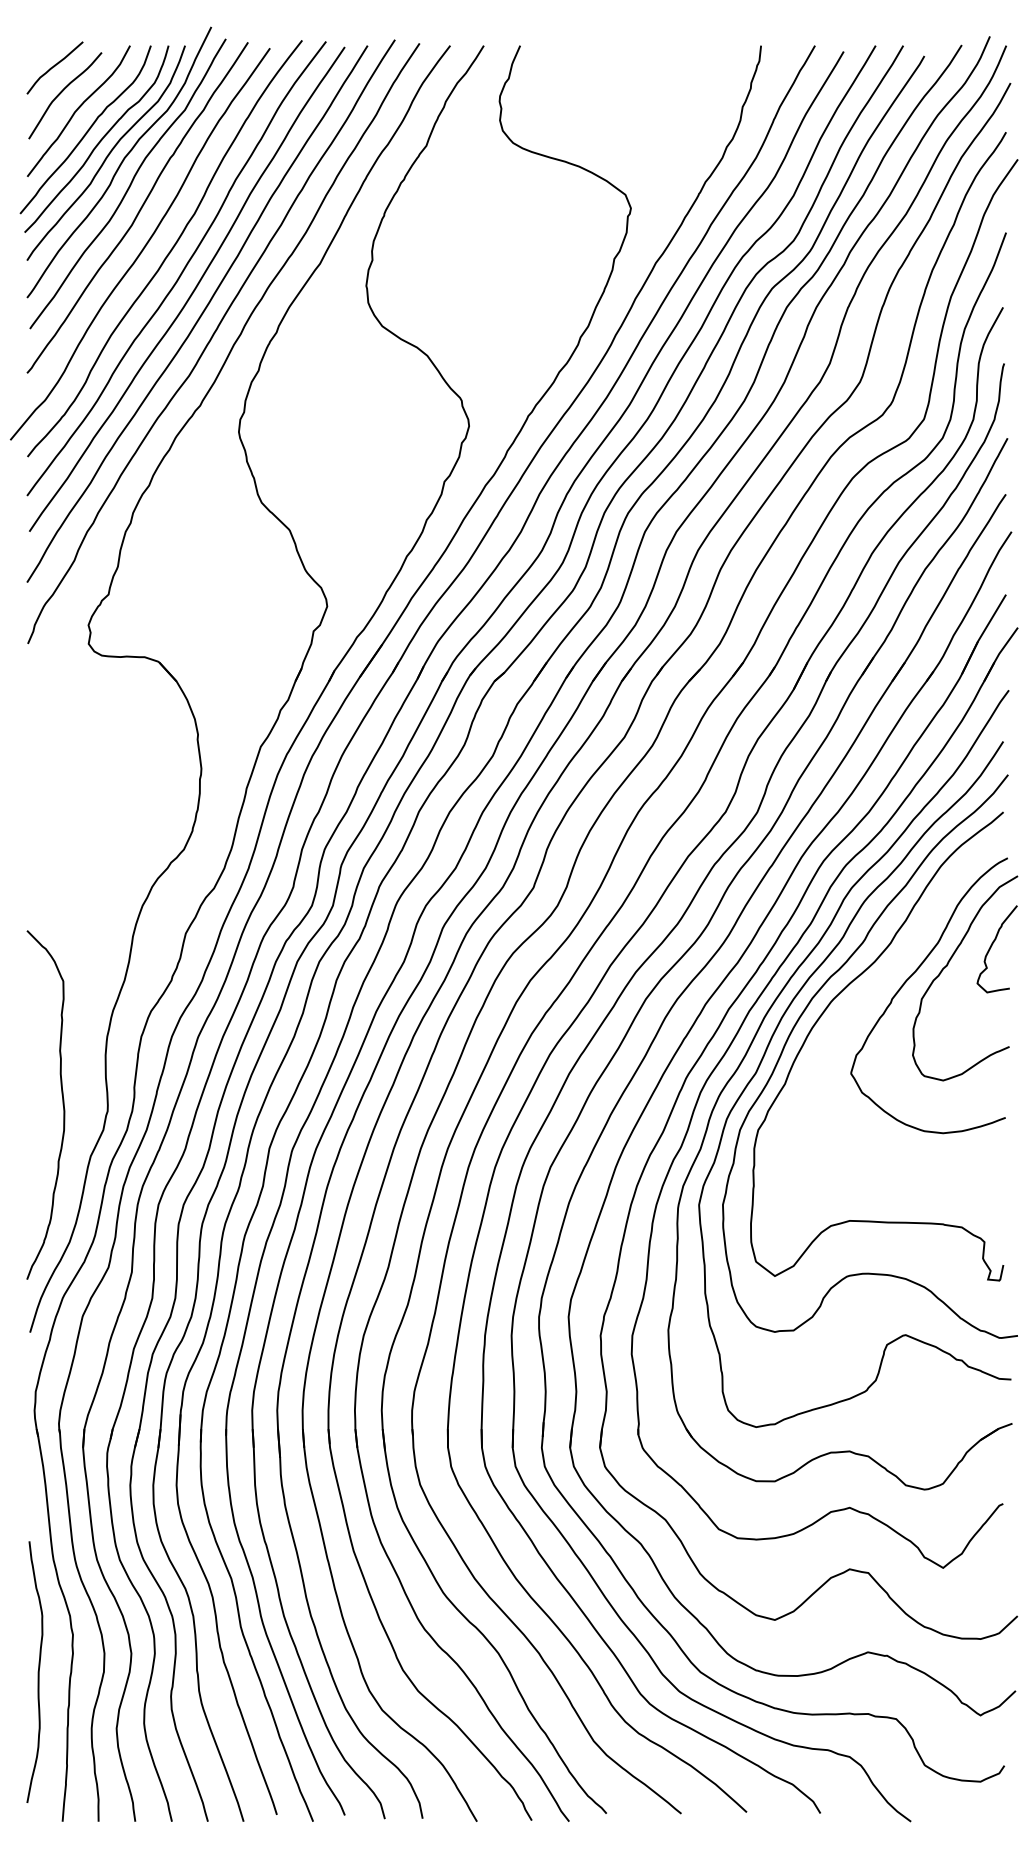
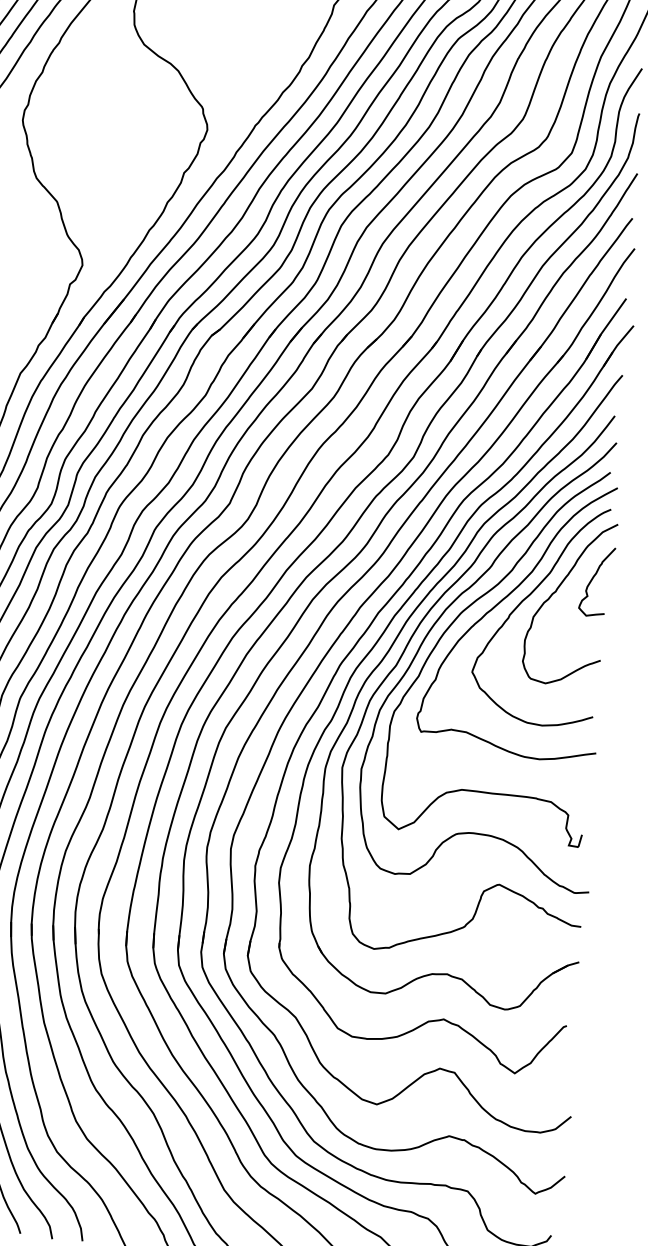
curve: (880, 983) -> (501, 601), added

